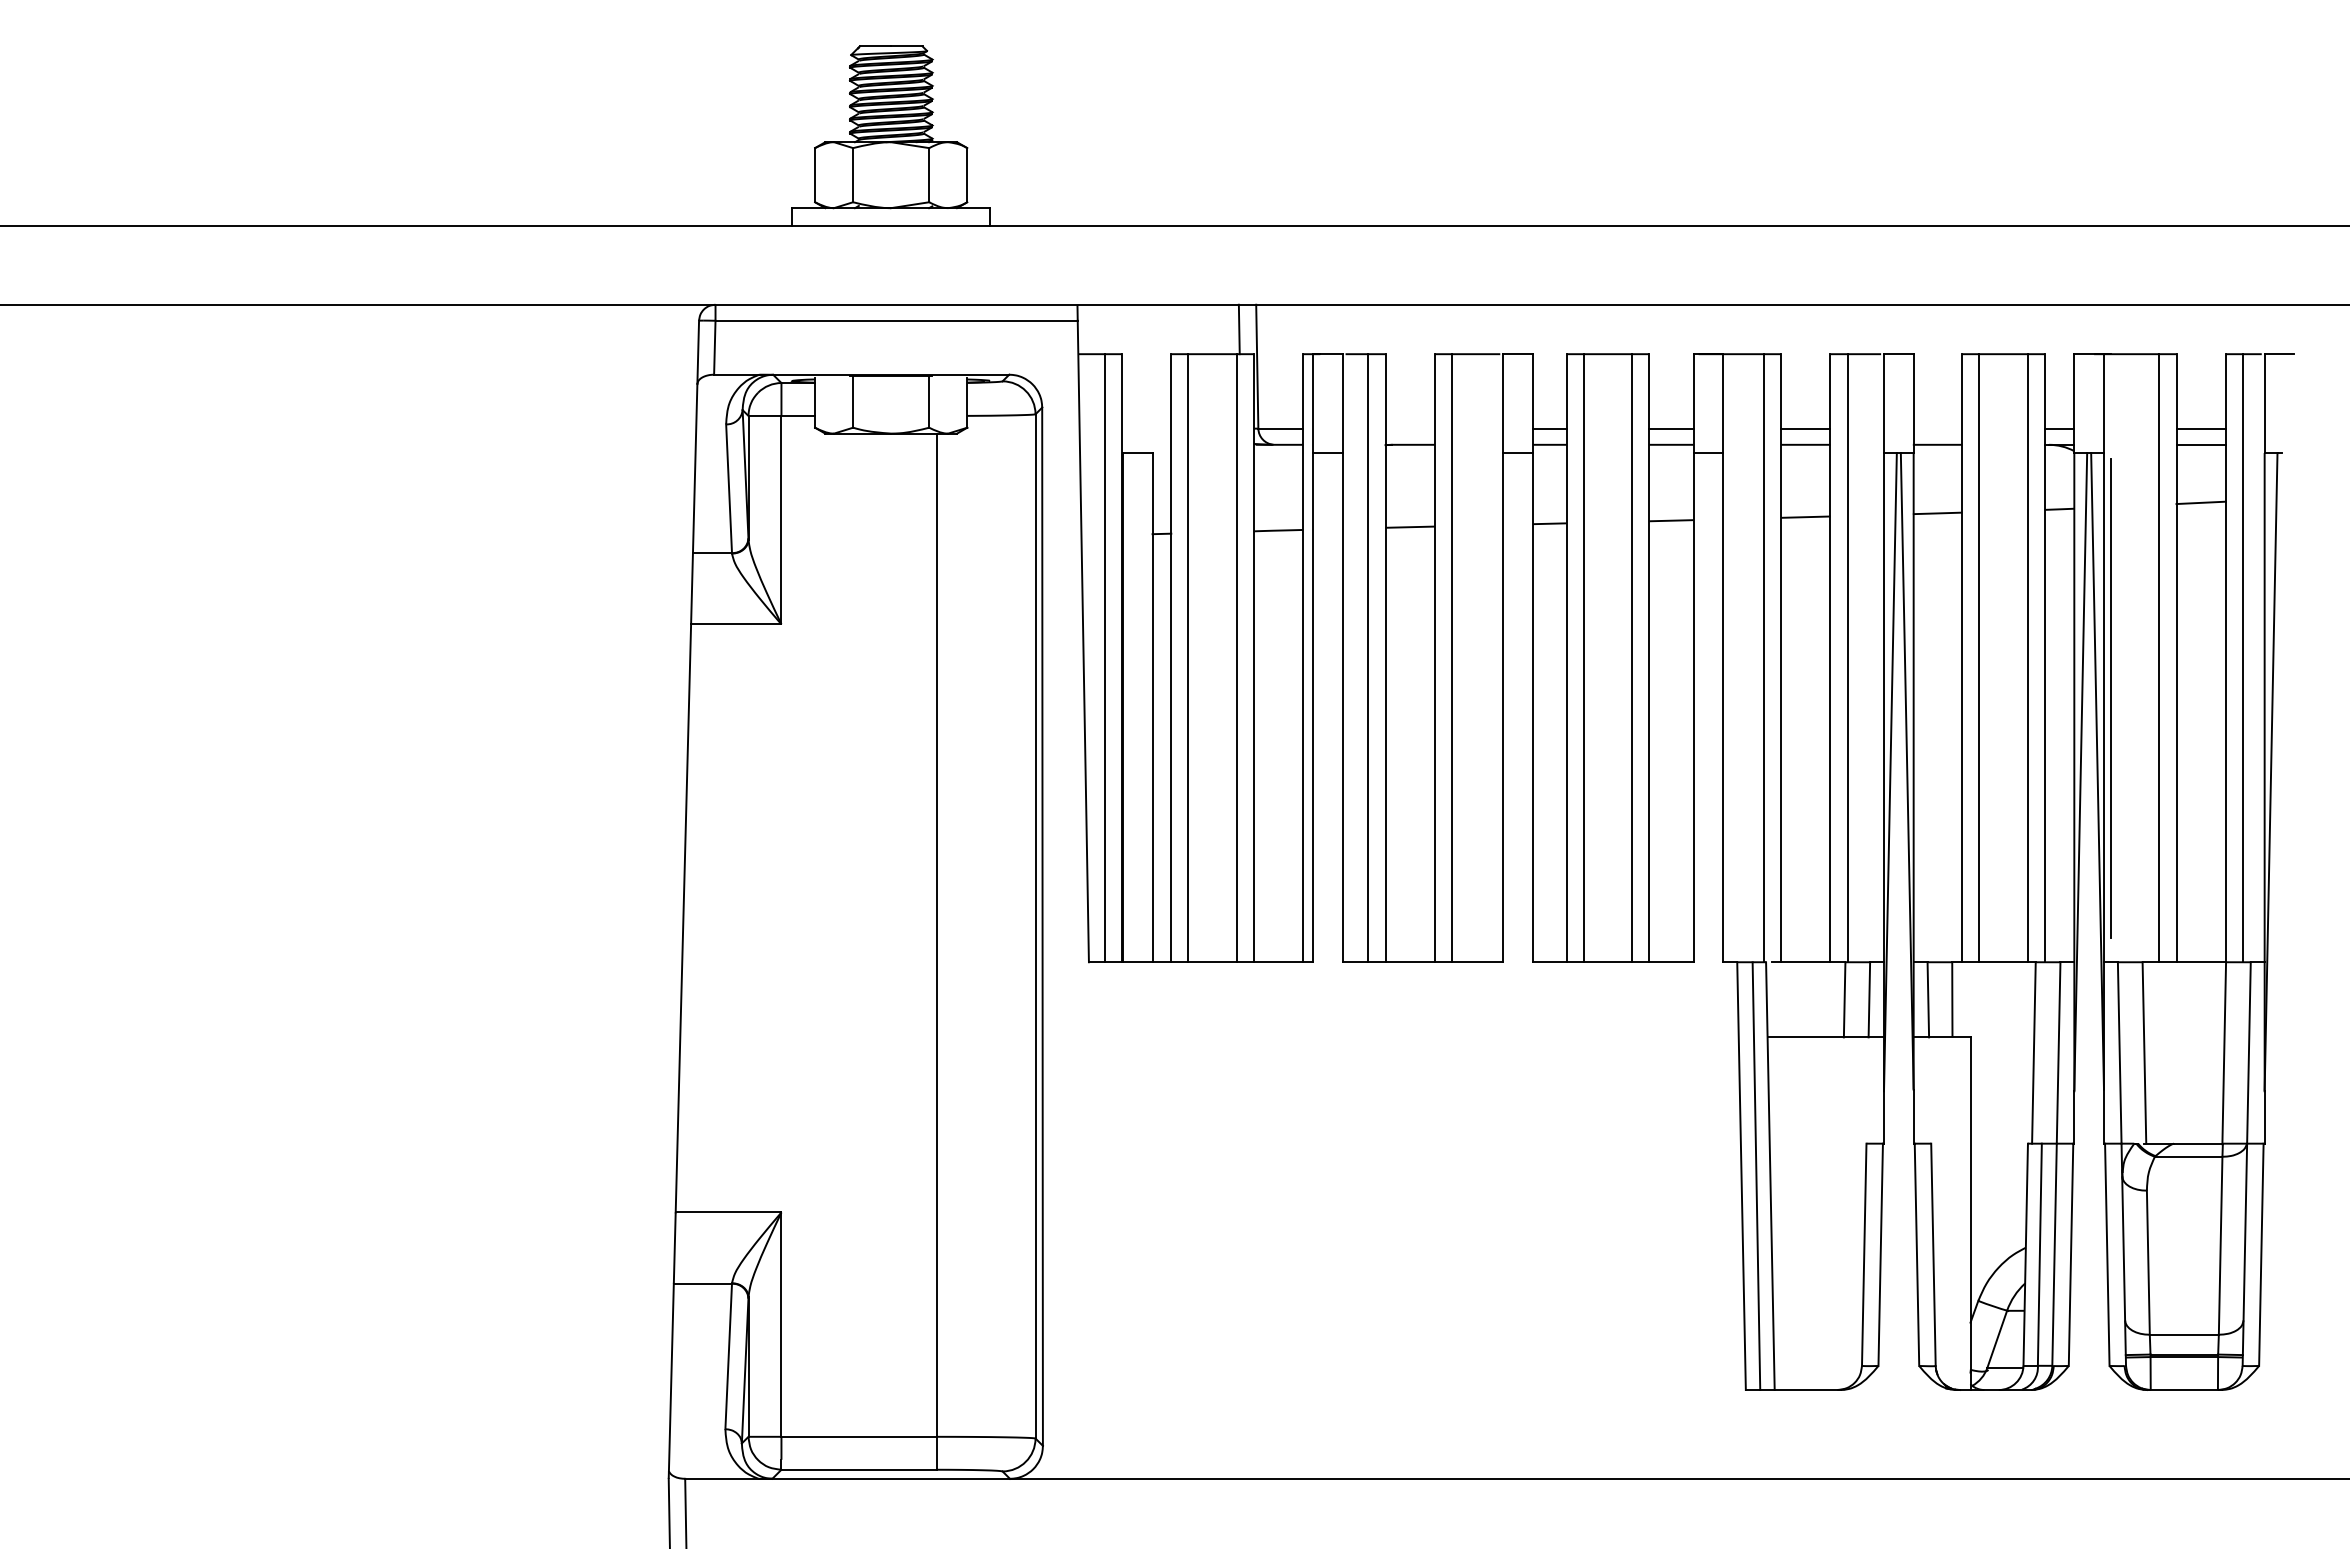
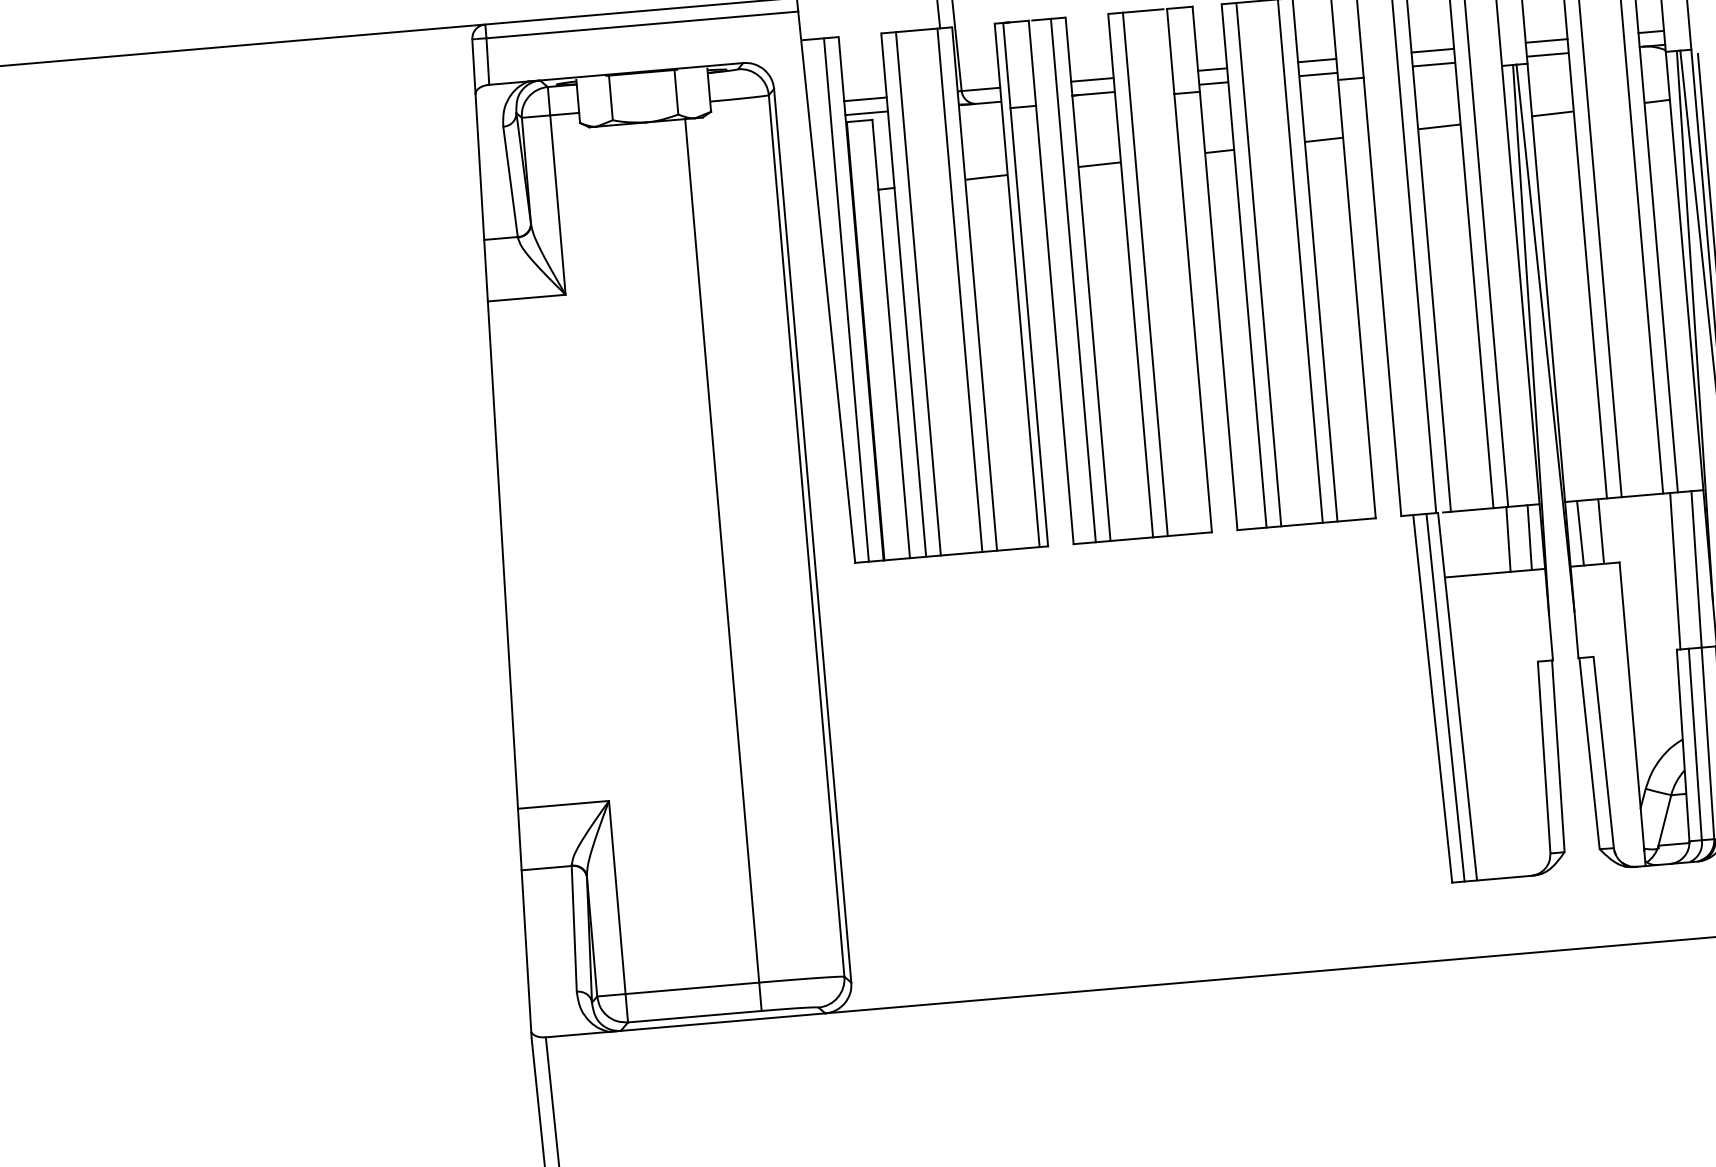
line: (1146, 428) -> (865, 99), added
line: (1409, 428) -> (1091, 79), added
line: (1937, 428) -> (1546, 40), added
line: (1146, 444) -> (866, 113), added

